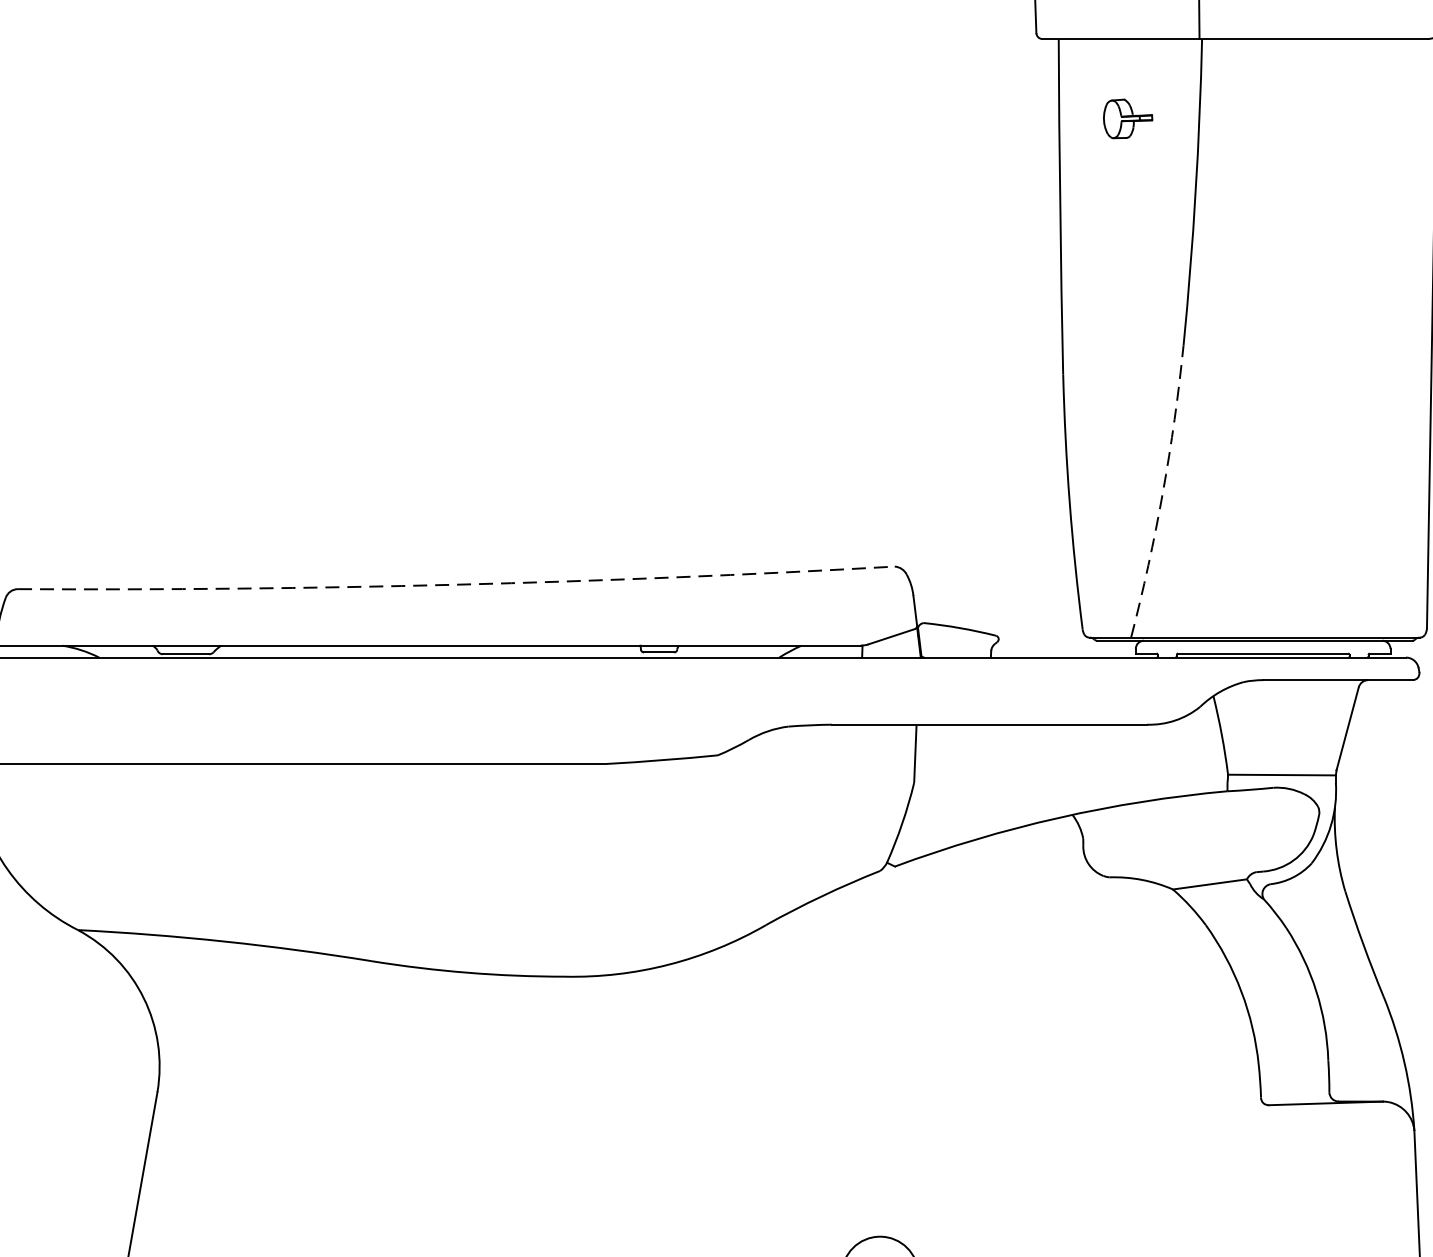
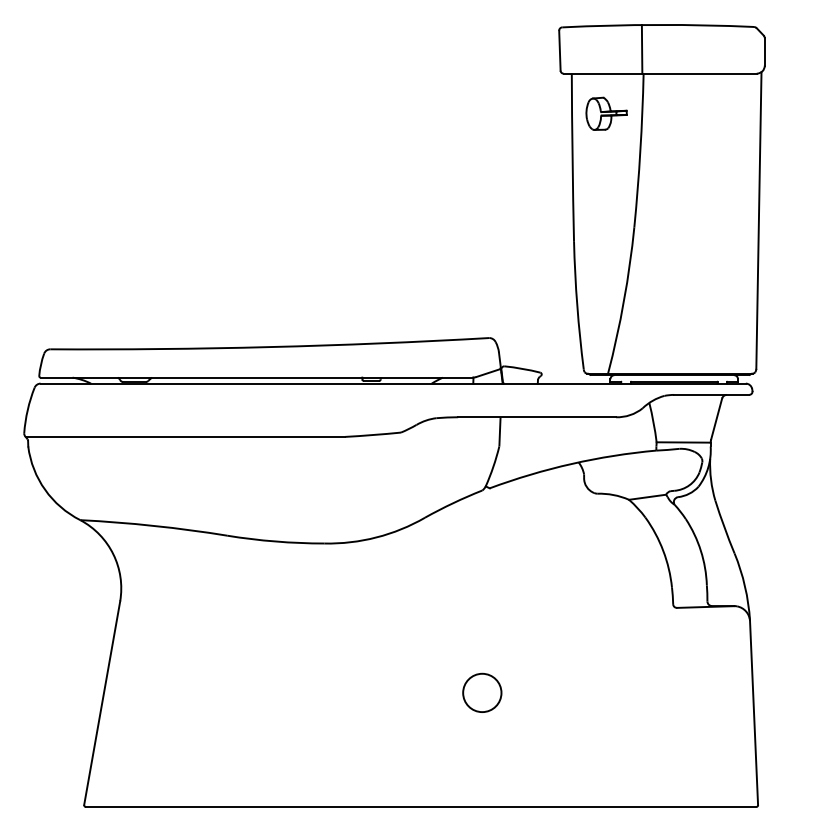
part: (1127, 118) -> (606, 113), size x1.67
arc: (1163, 491) -> (624, 300), dashed -> solid
arc: (457, 585) -> (270, 347), dashed -> solid

